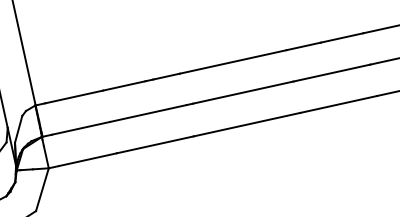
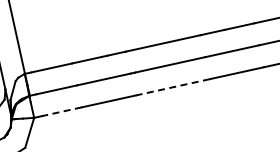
line: (247, 124) -> (173, 87), solid -> dashed
line: (87, 159) -> (61, 111), solid -> dashed

